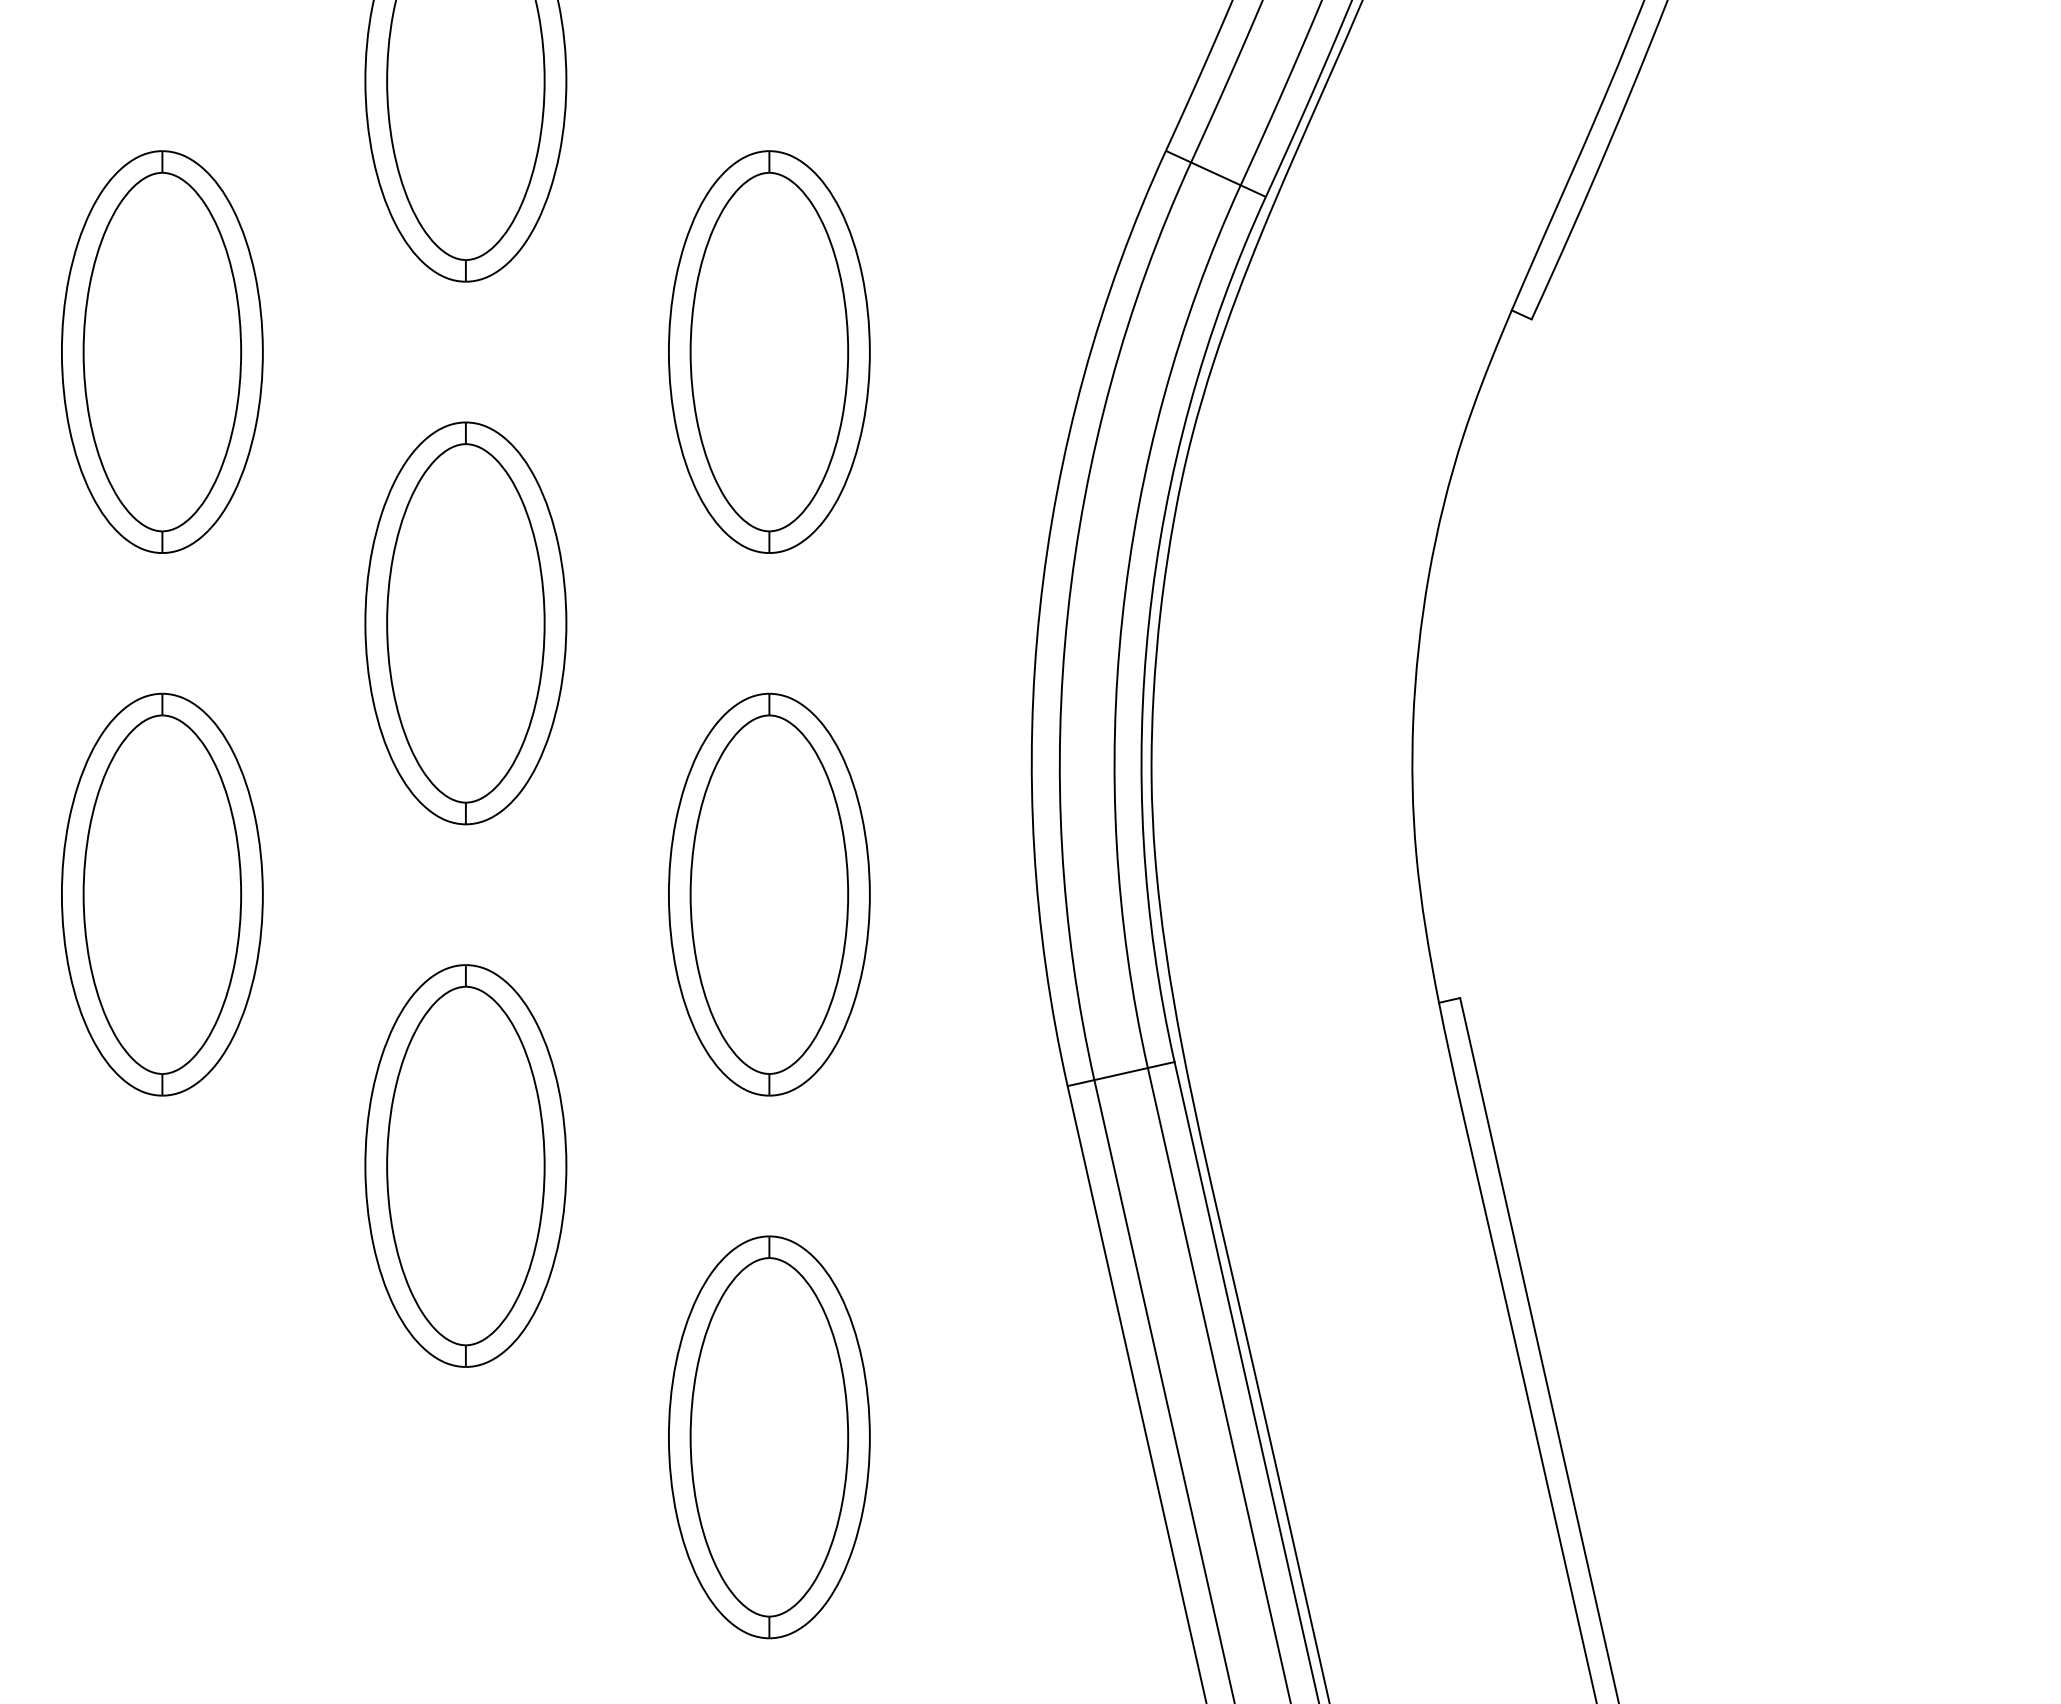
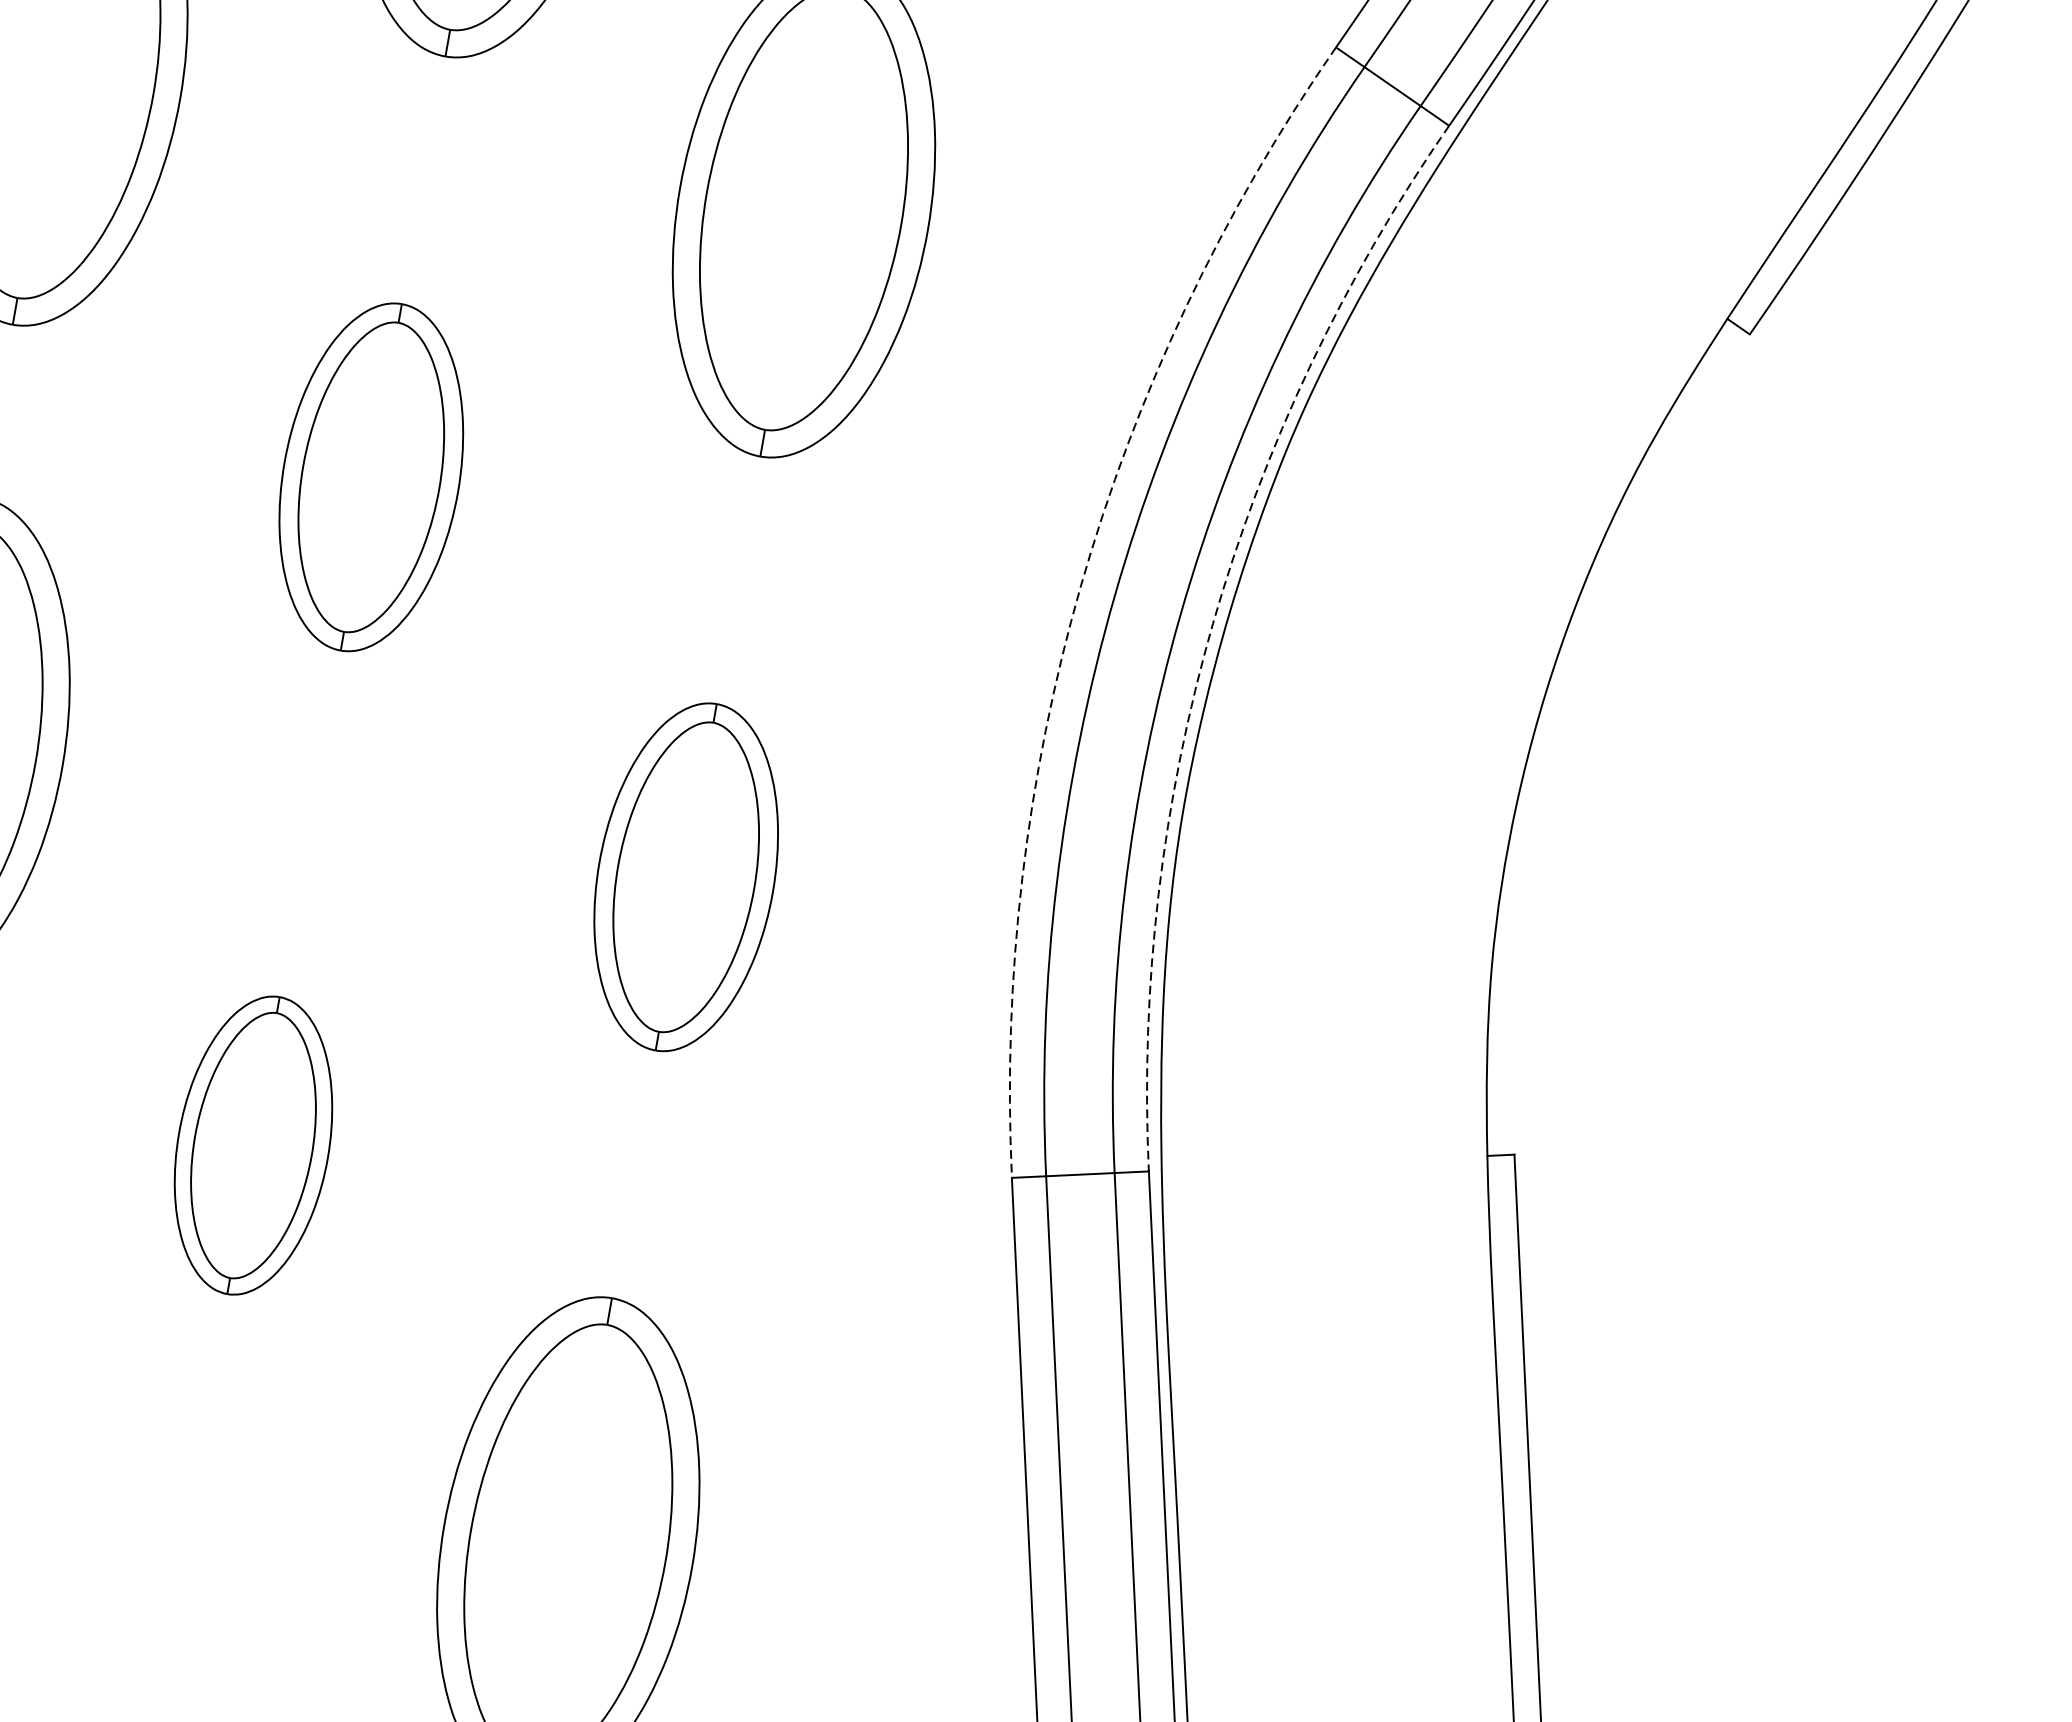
arc: (1039, 610) -> (1080, 585), solid -> dashed
arc: (1149, 621) -> (1213, 623), solid -> dashed
part: (465, 623) -> (370, 477), size x0.7
part: (769, 894) -> (686, 877), size x0.7
part: (465, 1165) -> (253, 1144), size x0.6

